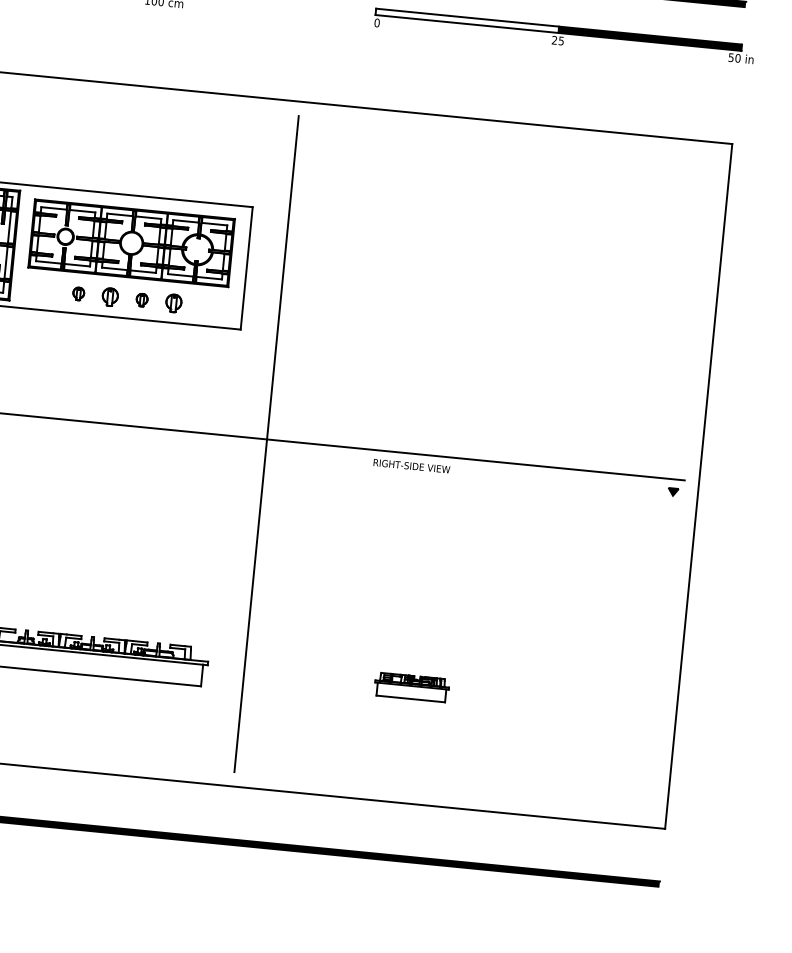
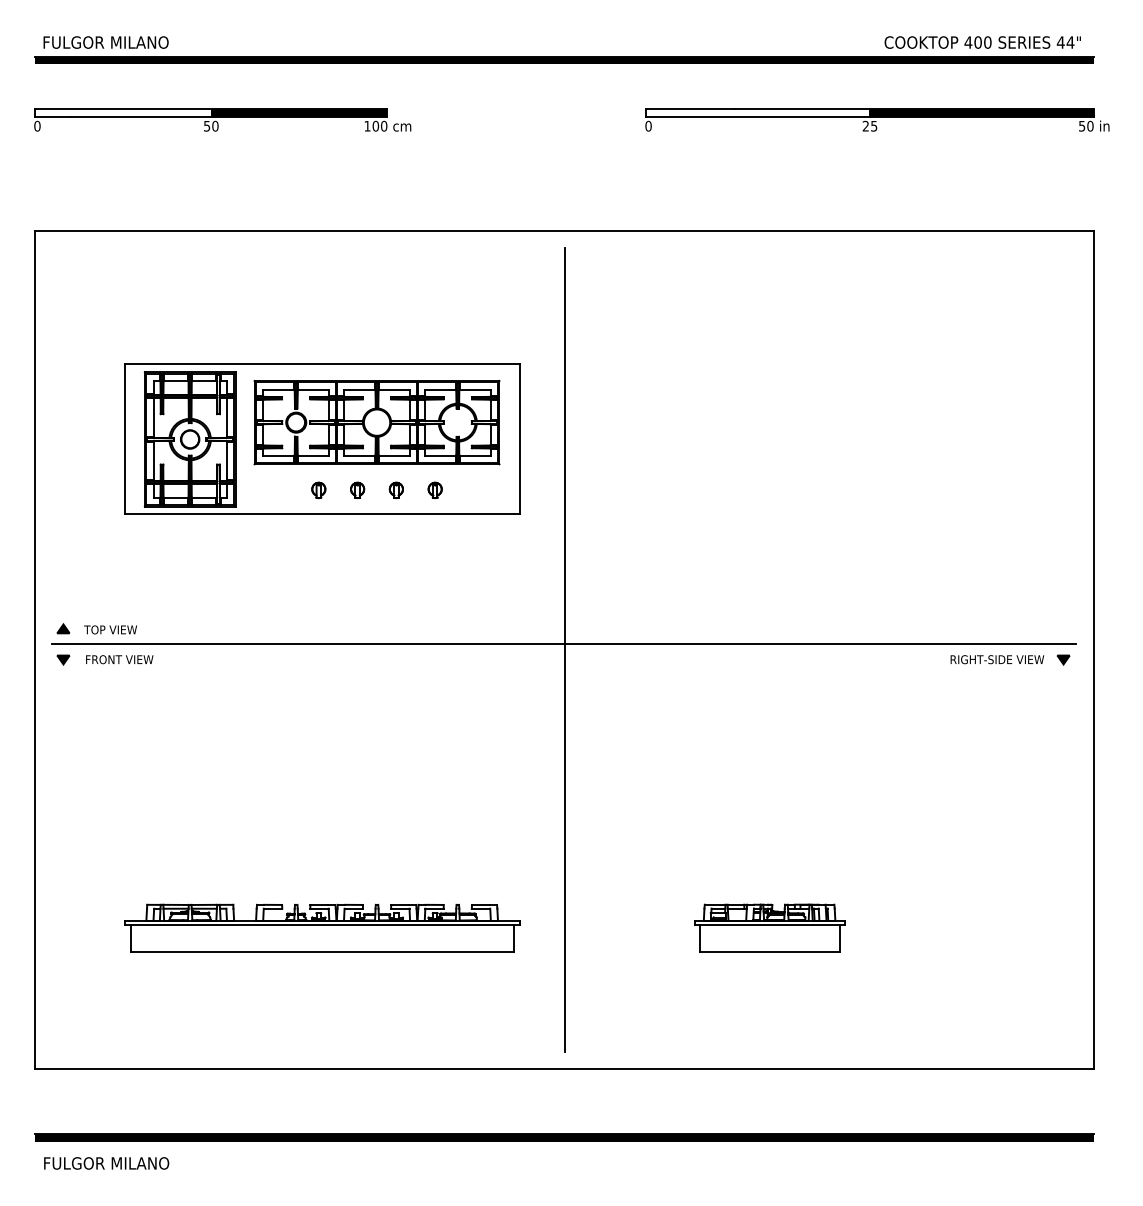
part: (110, 296) -> (357, 489), size x0.71
part: (173, 302) -> (434, 489), size x0.71
text: (411, 466) -> (997, 659), moved
part: (411, 687) -> (769, 927), size x1.67

